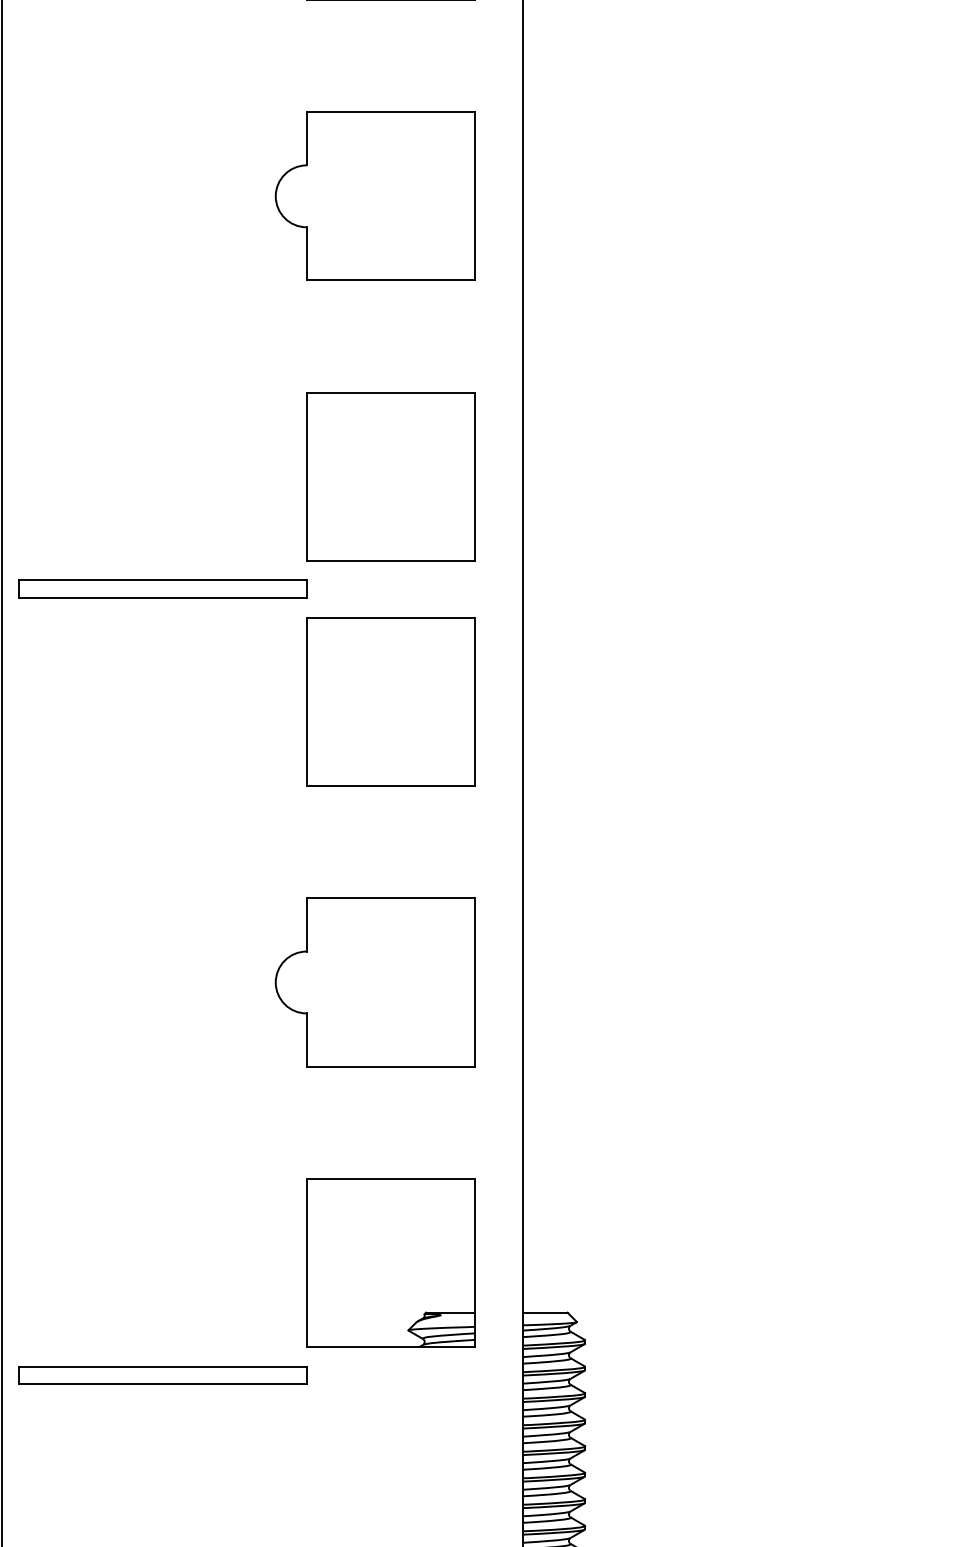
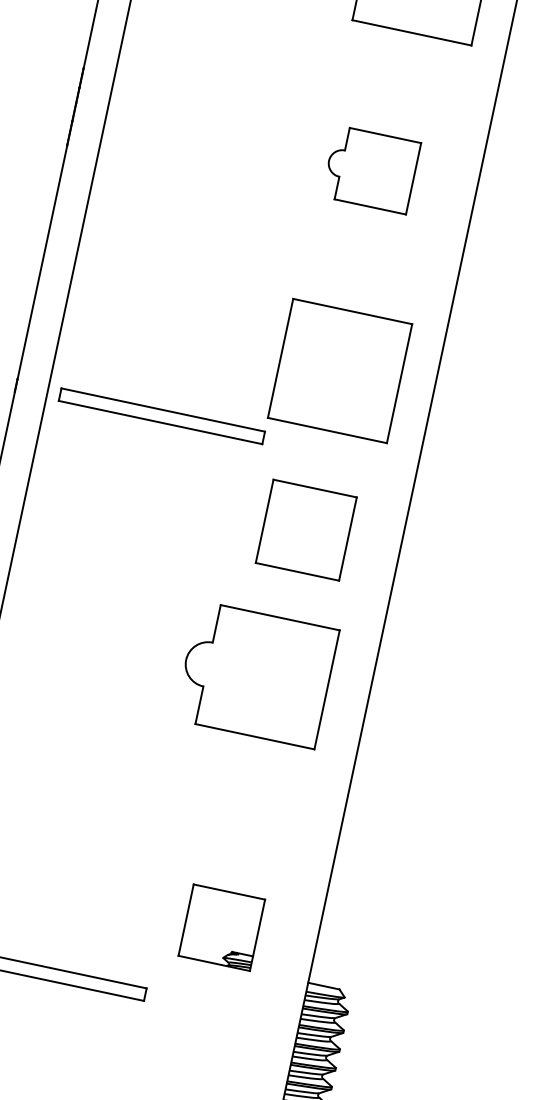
part: (374, 195) -> (370, 169), size x0.6
part: (390, 701) -> (306, 529), size x0.7
part: (374, 982) -> (256, 674), moved
part: (390, 1262) -> (221, 927), size x0.6

